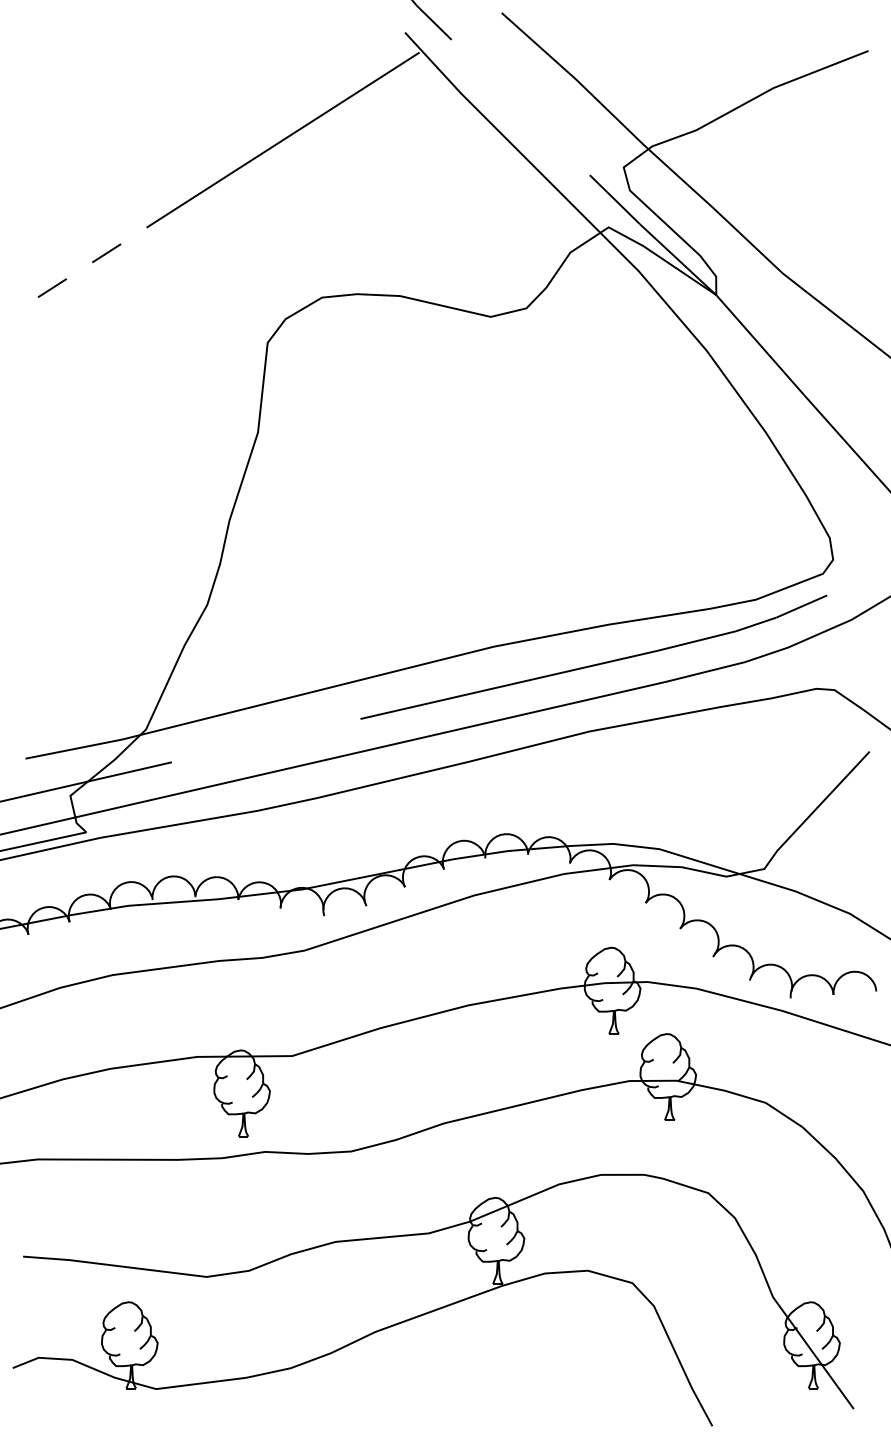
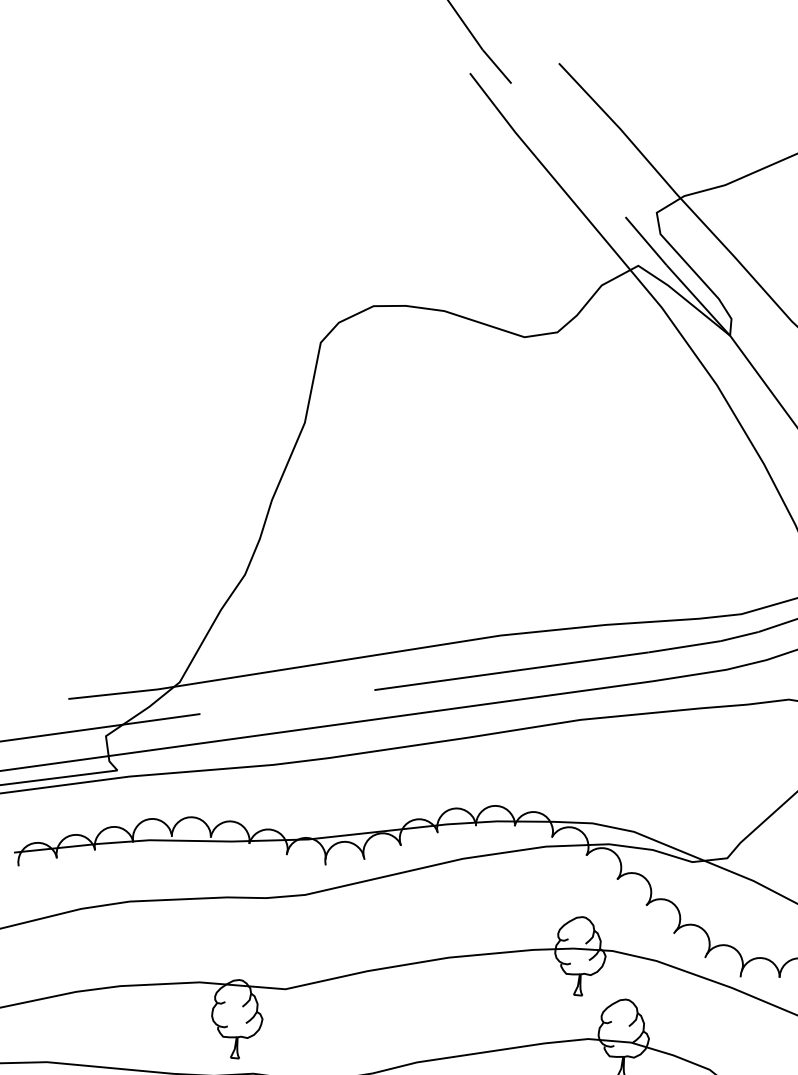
line: (282, 140) -> (350, 160), removed
line: (106, 252) -> (182, 248), removed
line: (51, 287) -> (129, 275), removed

